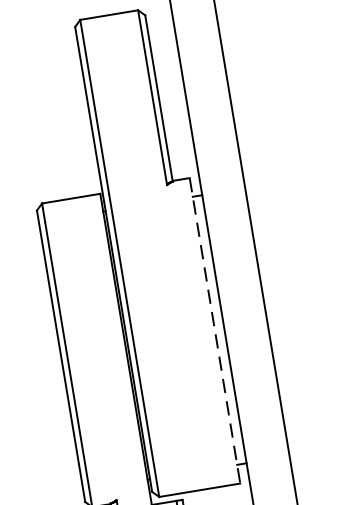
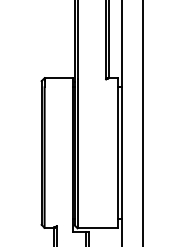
line: (215, 331) -> (117, 153), dashed -> solid

